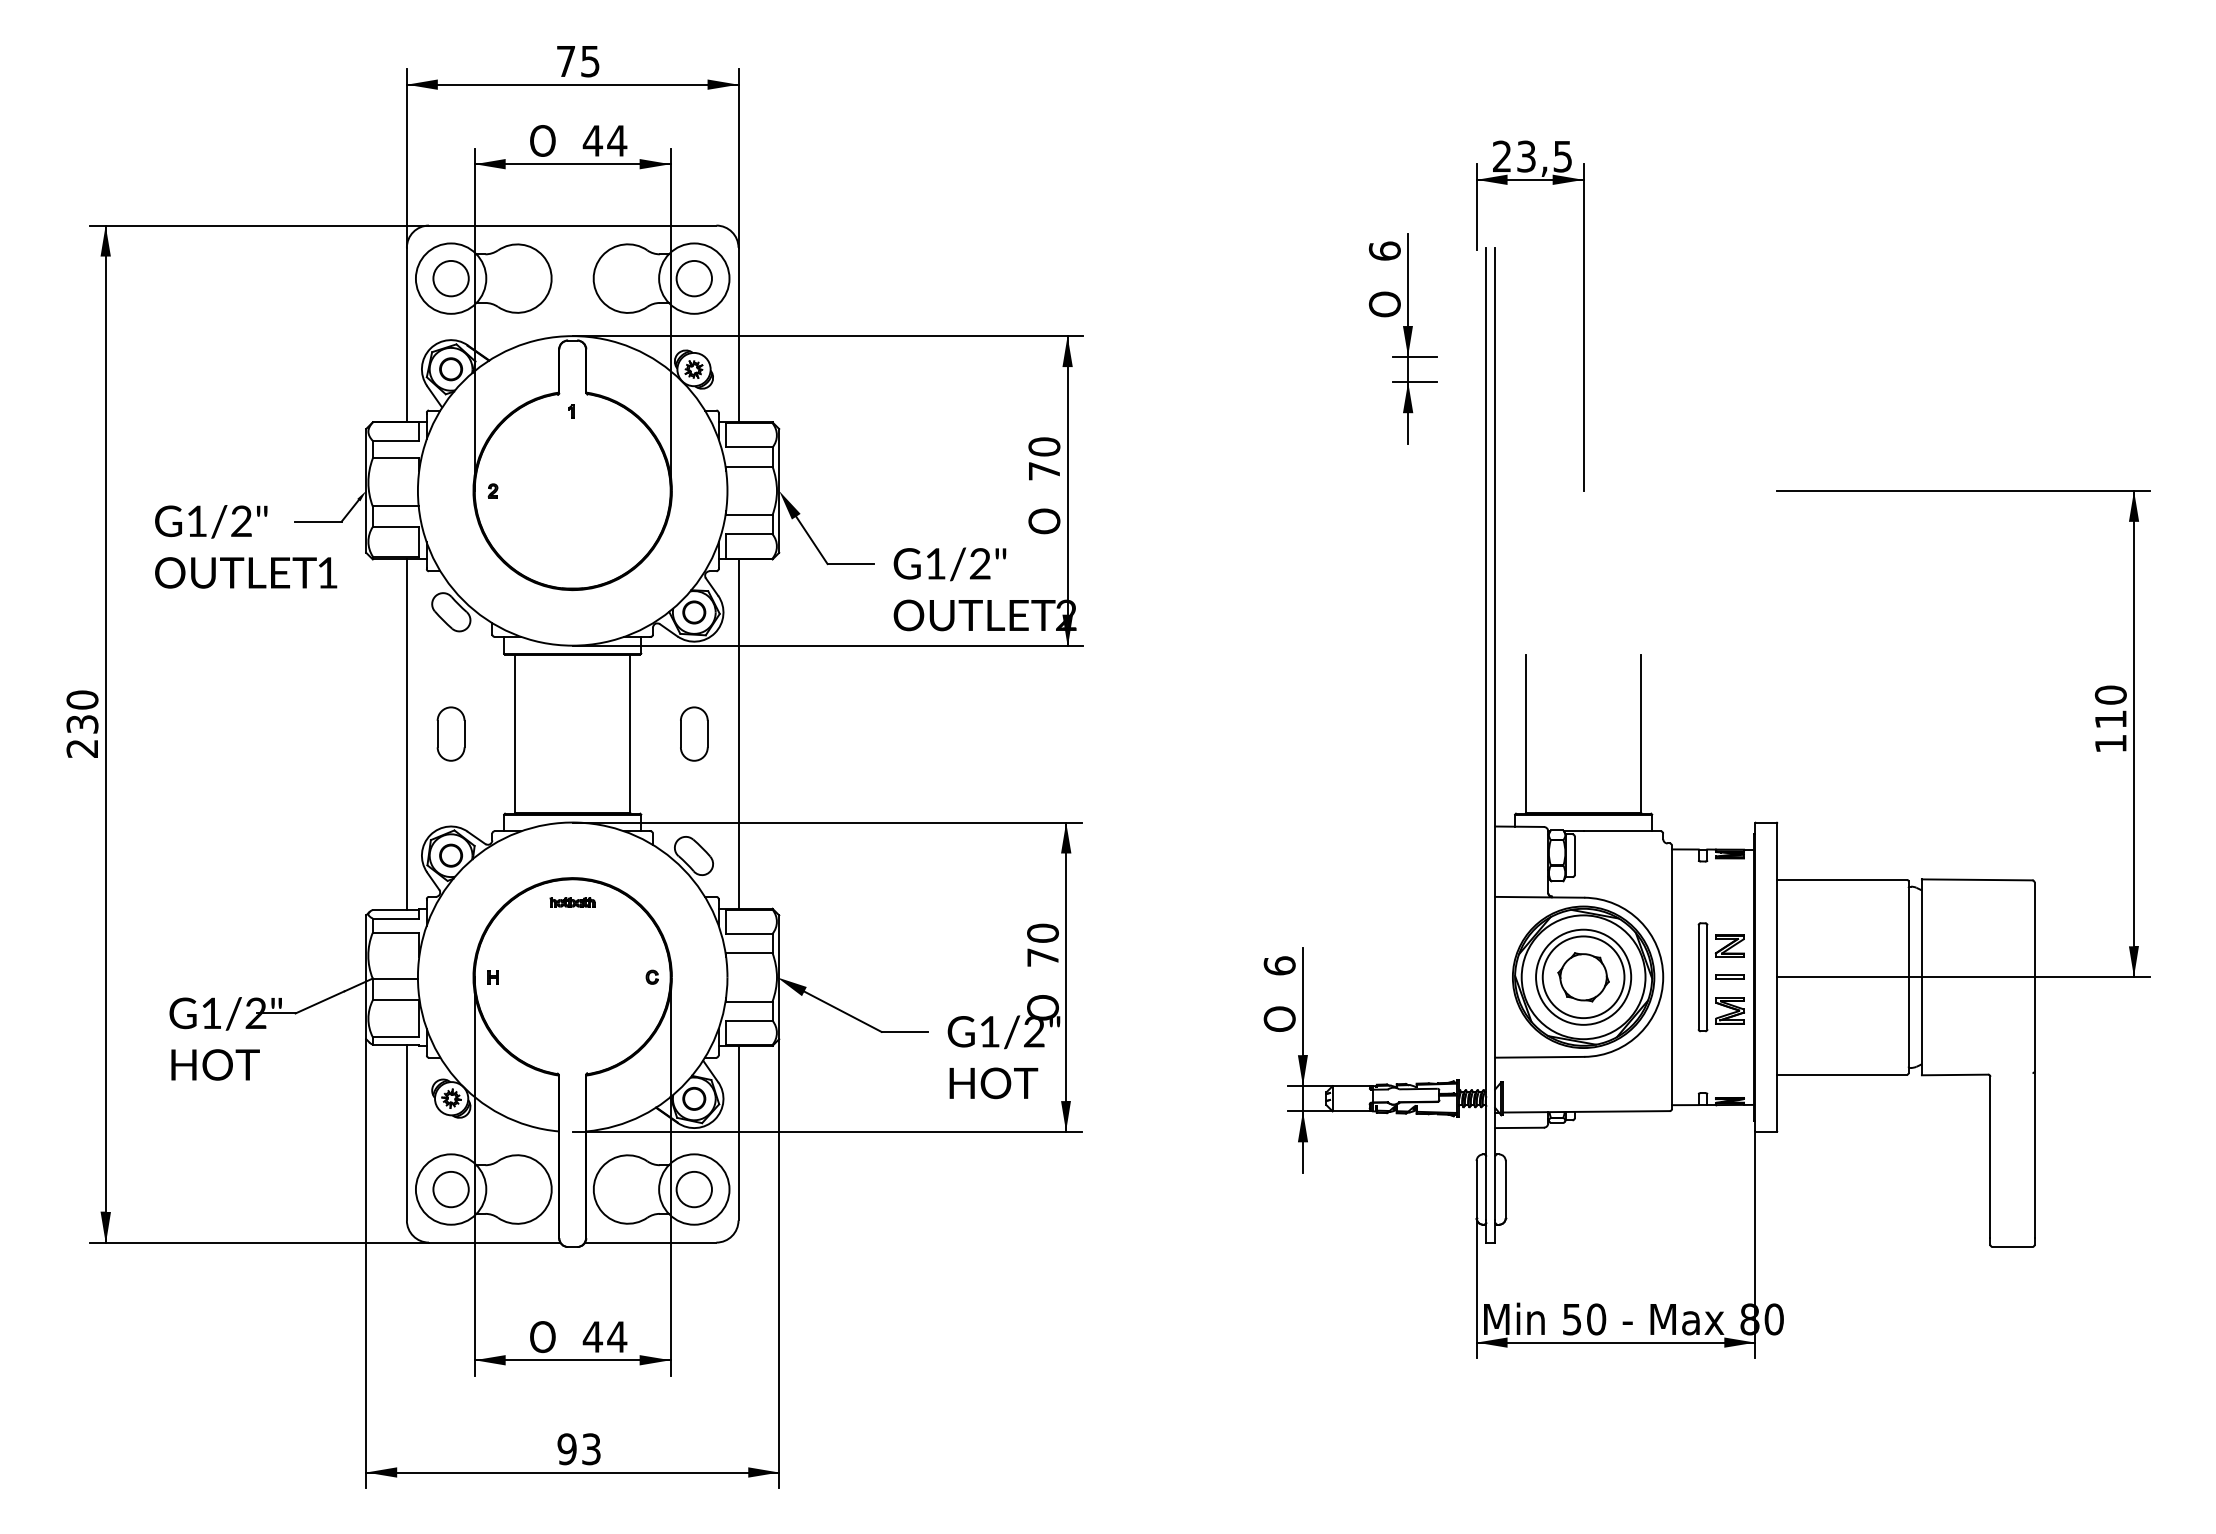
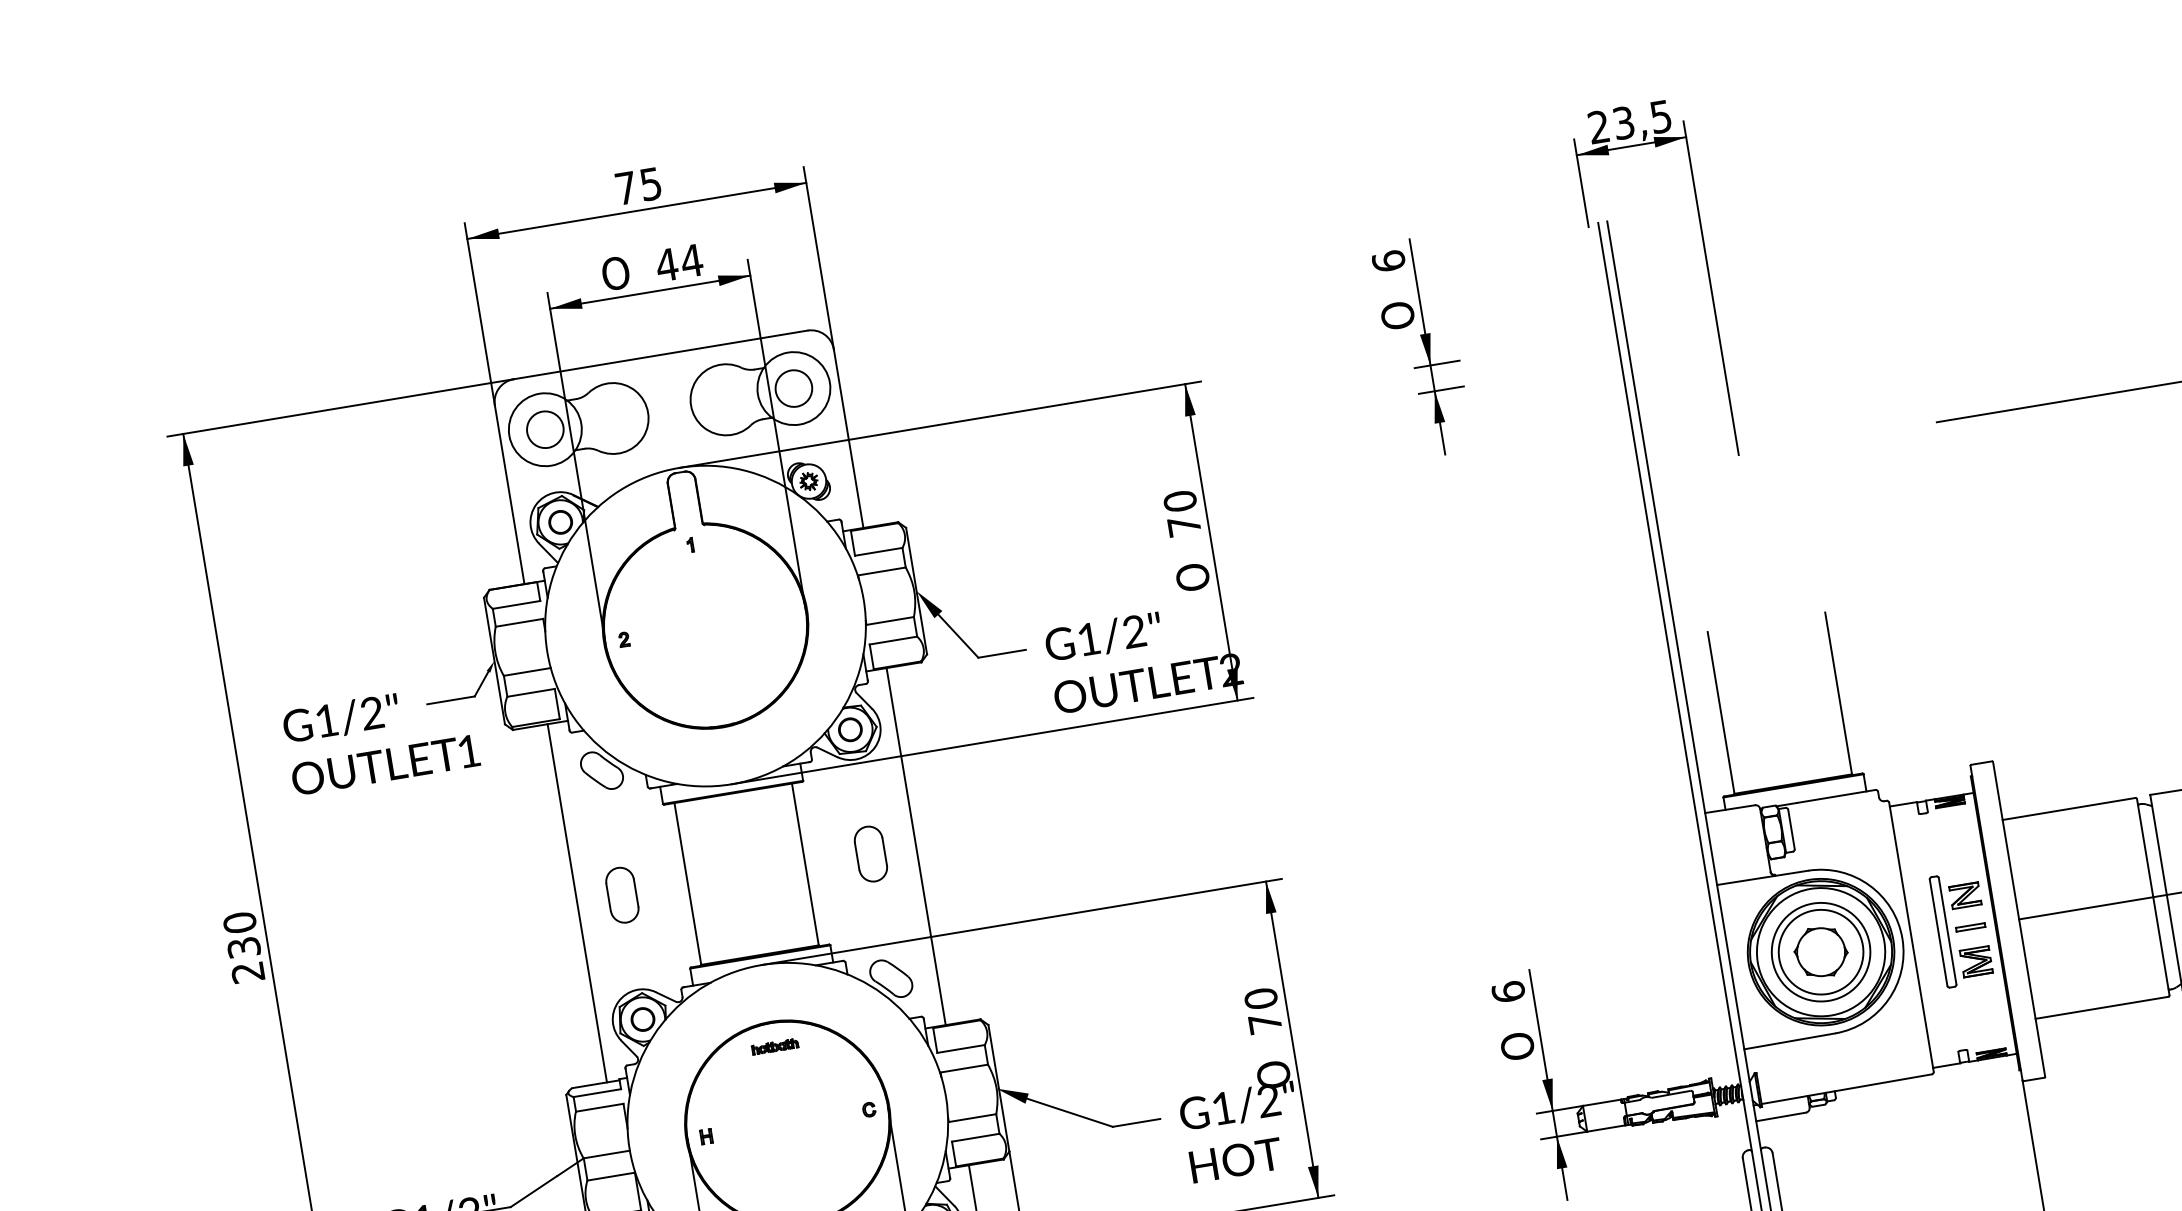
part: (1403, 338) -> (1422, 347), moved

